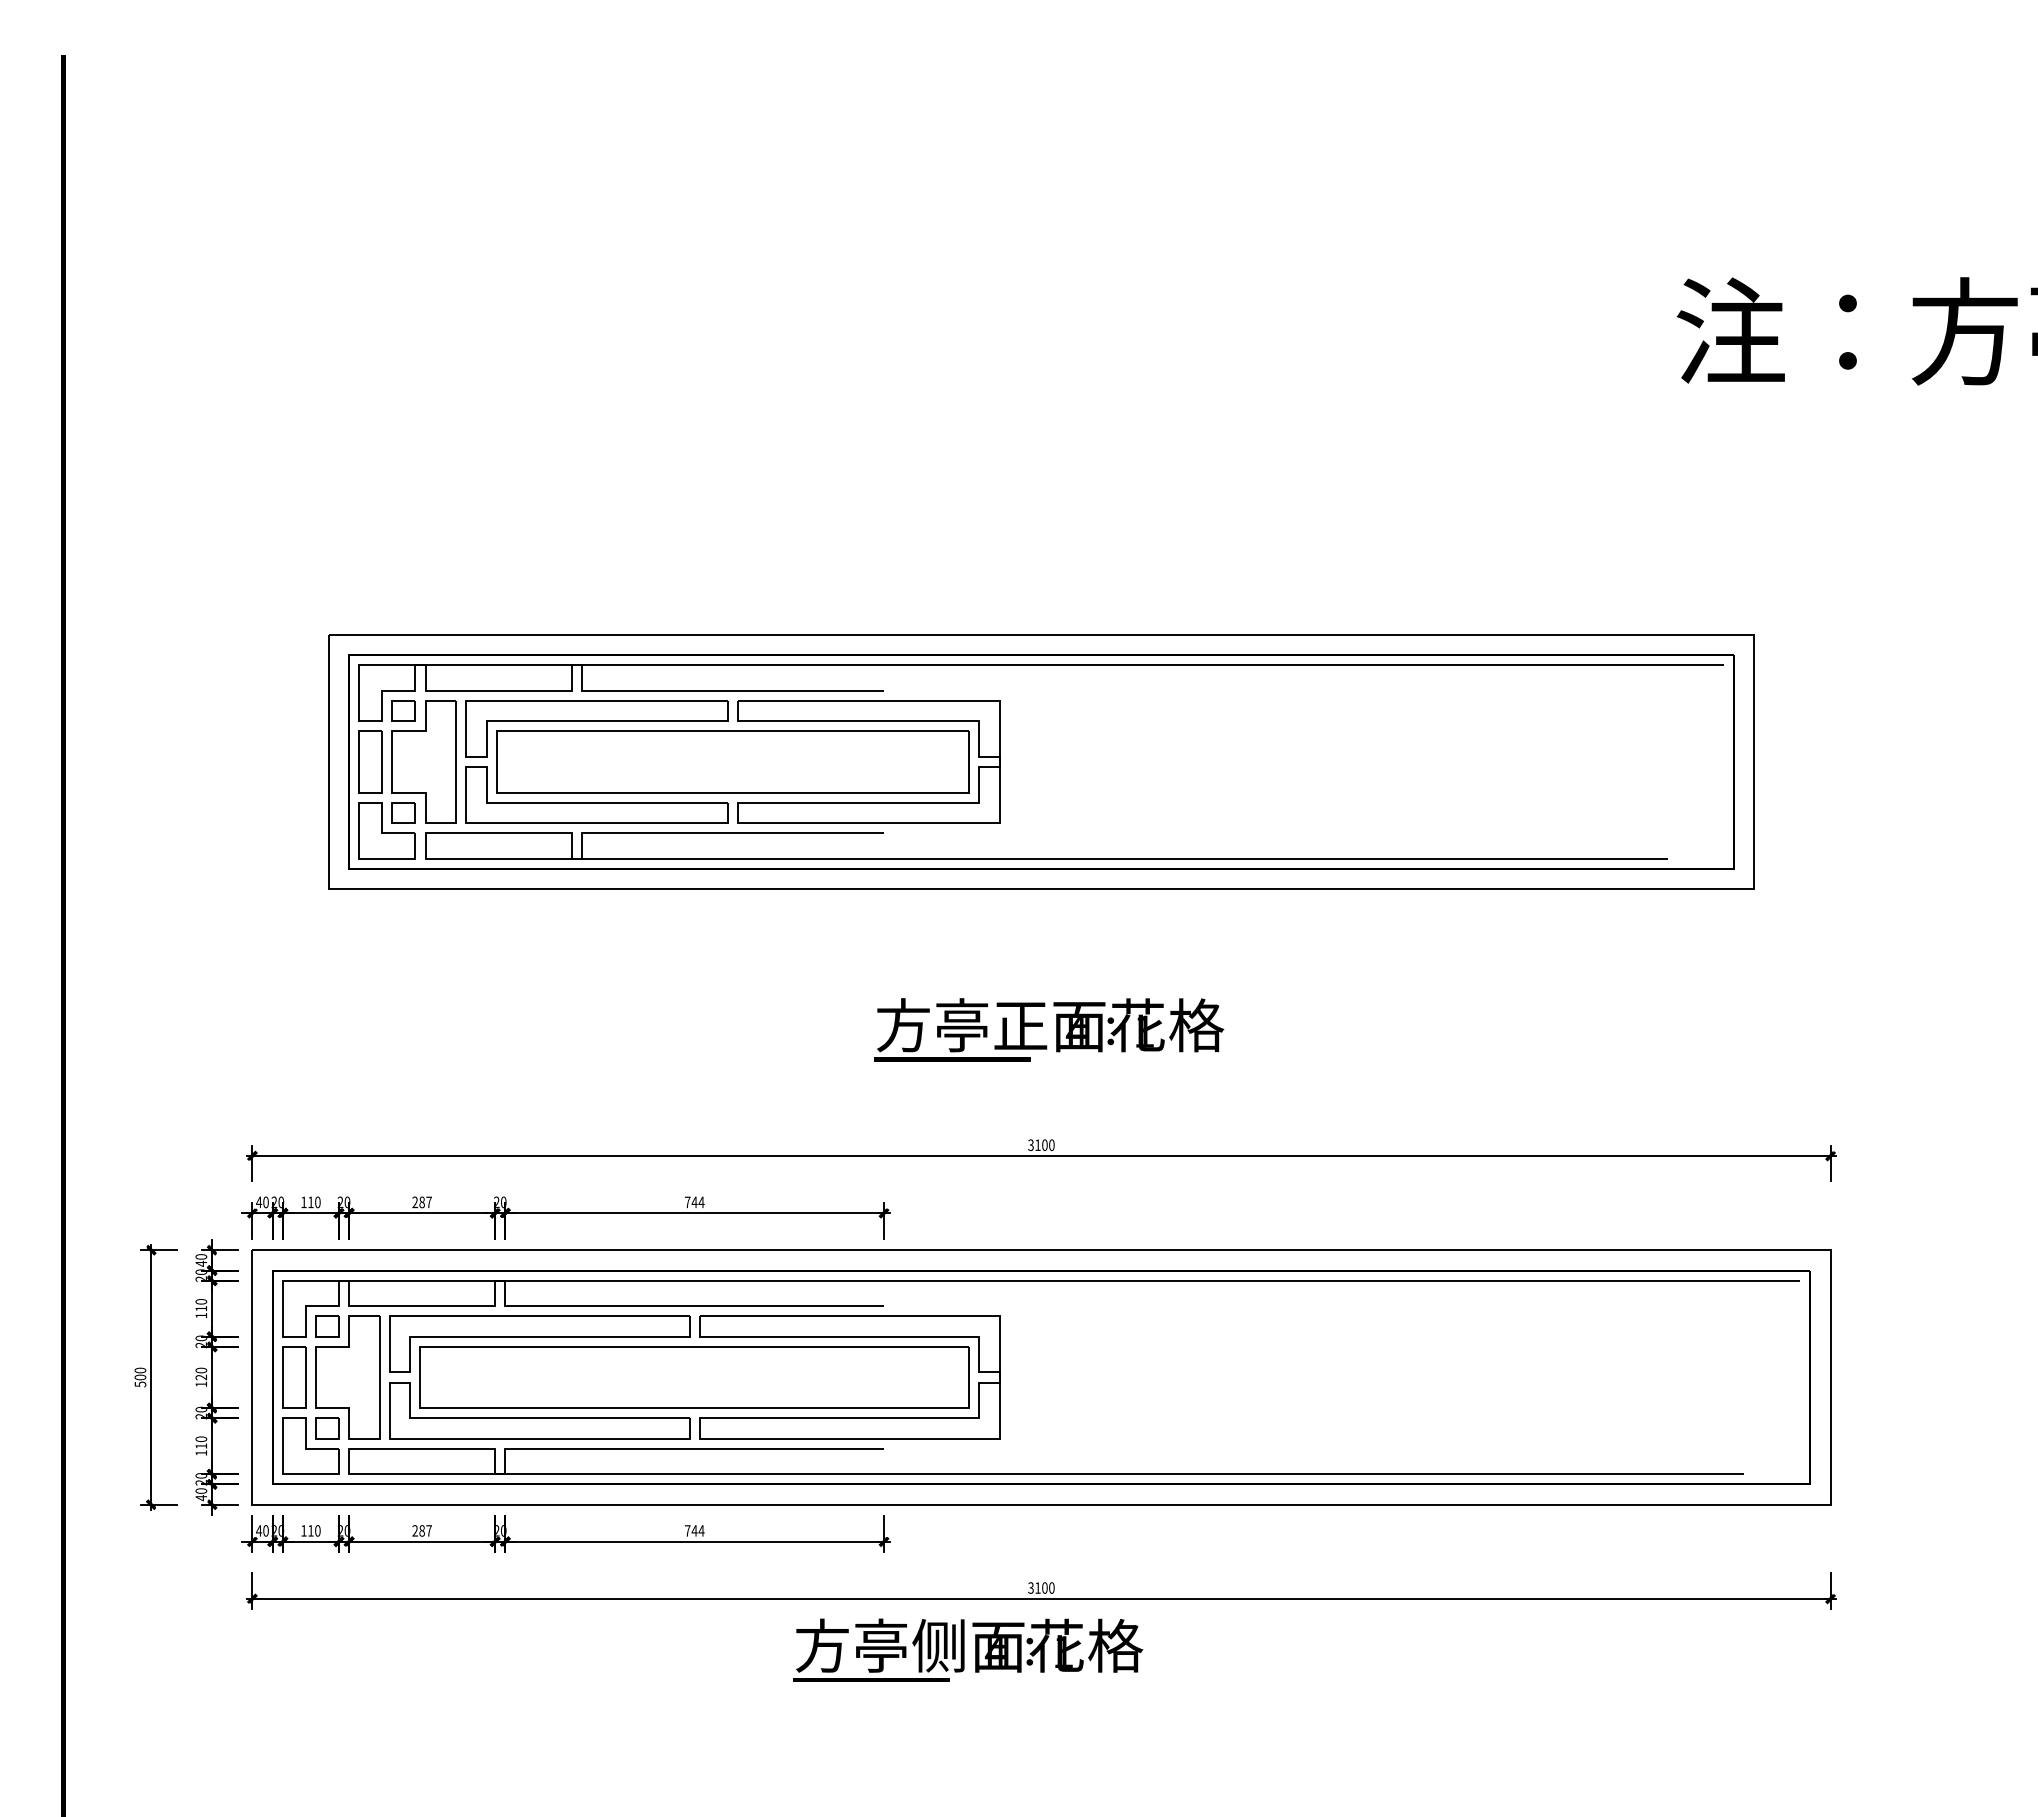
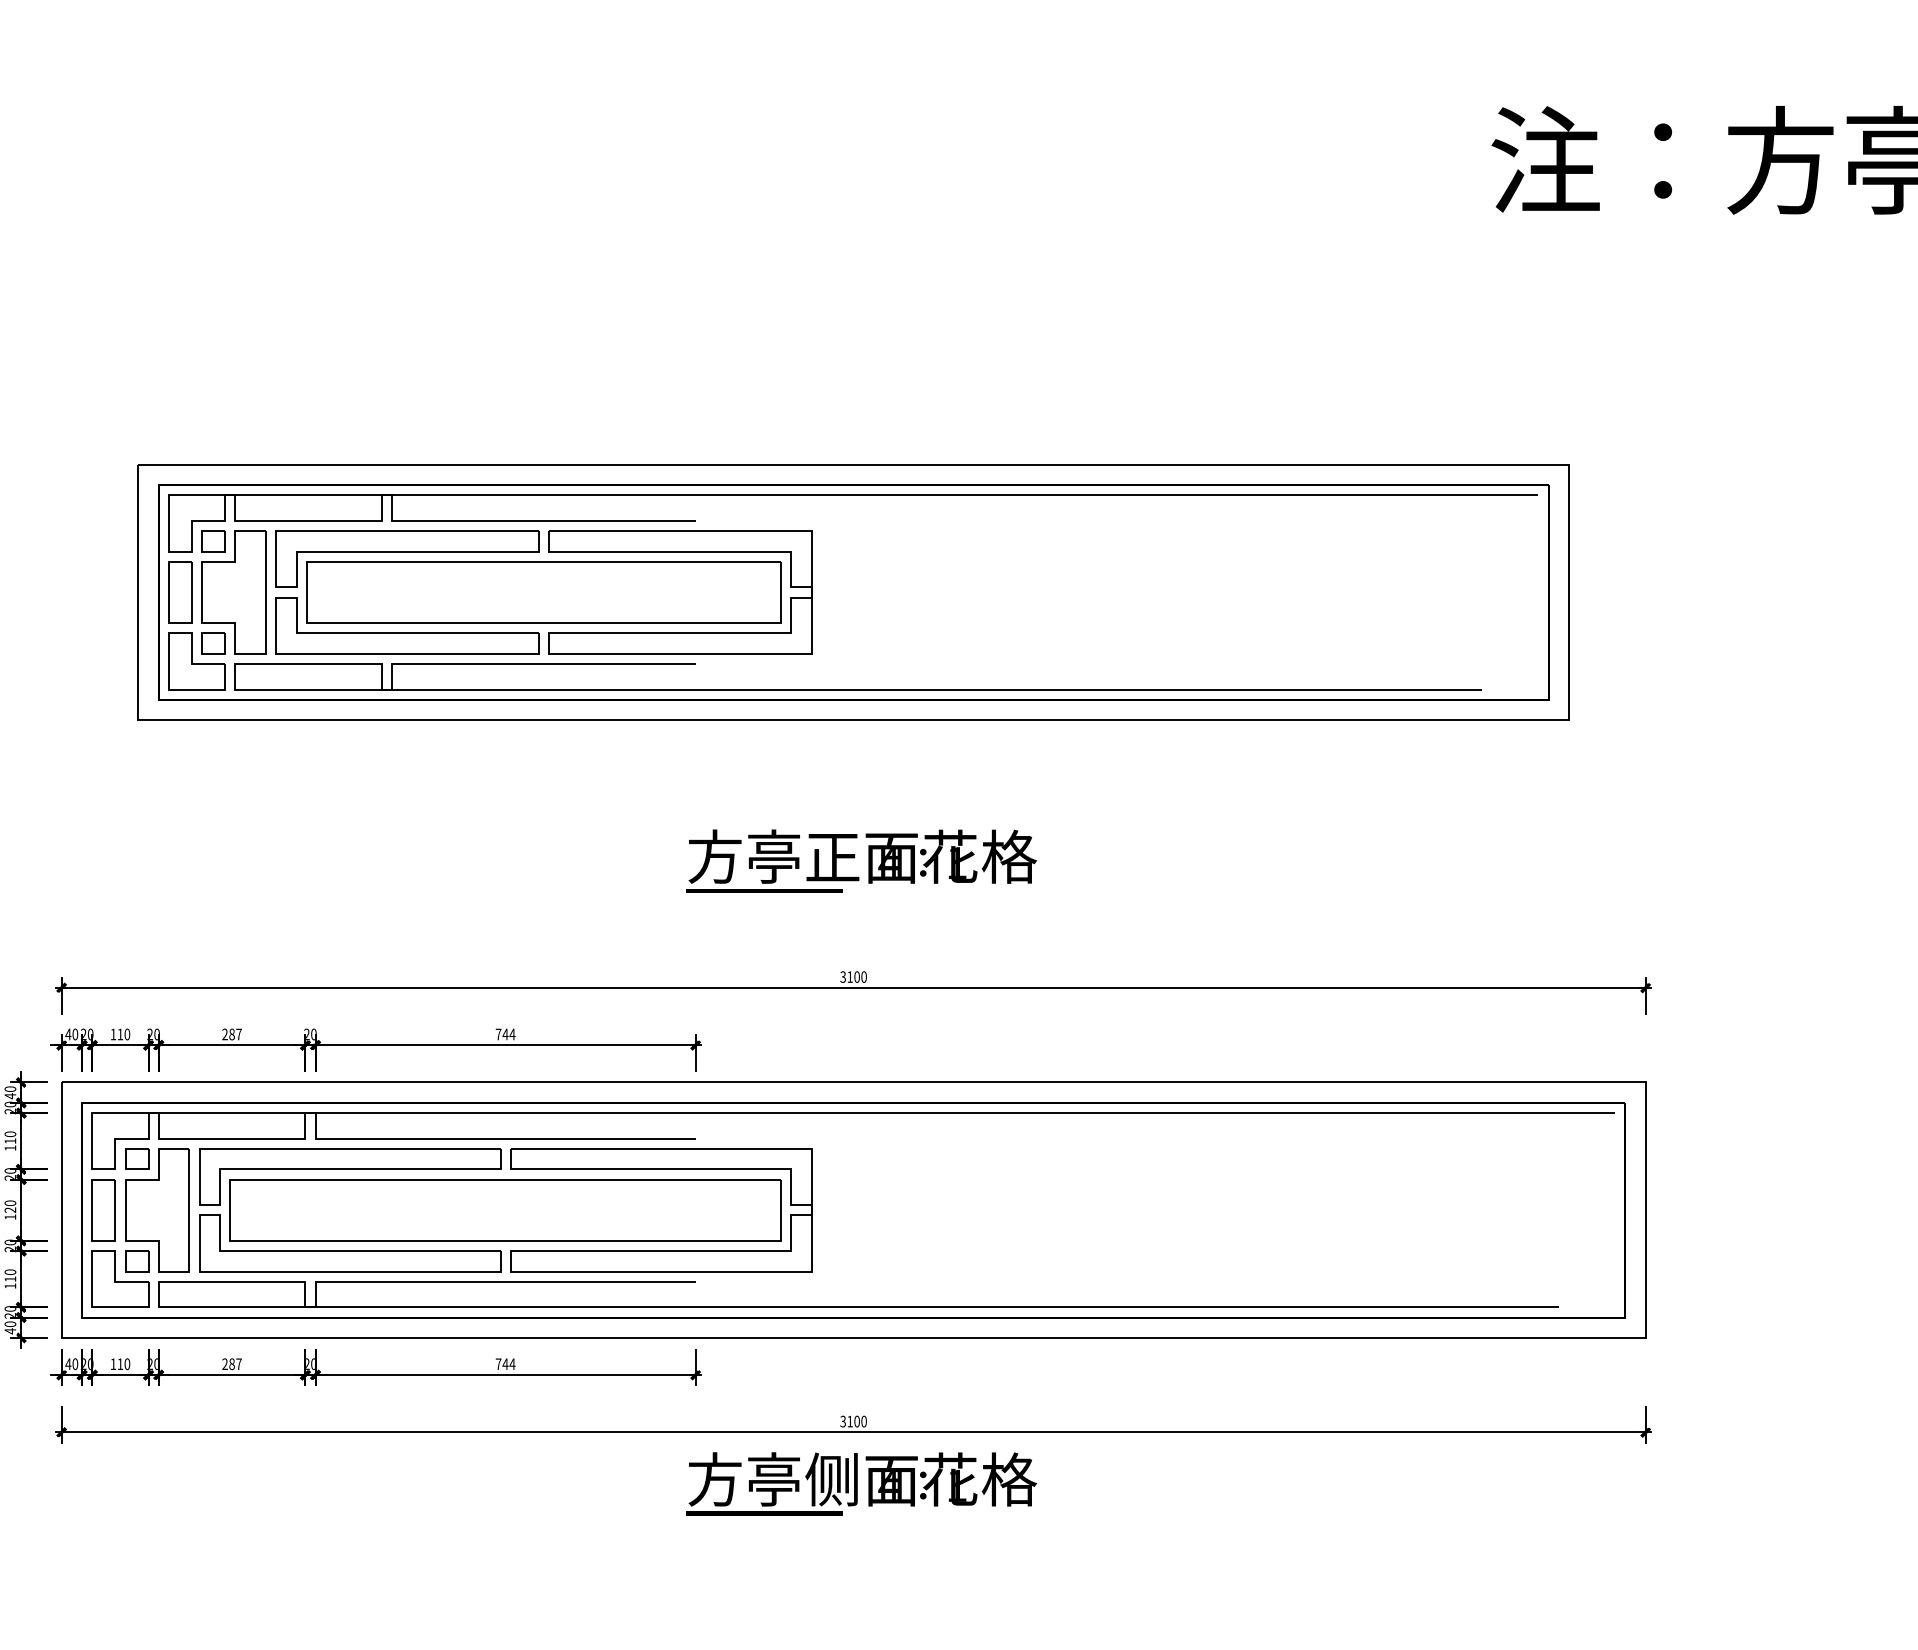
text: (968, 1649) -> (861, 1483), moved

